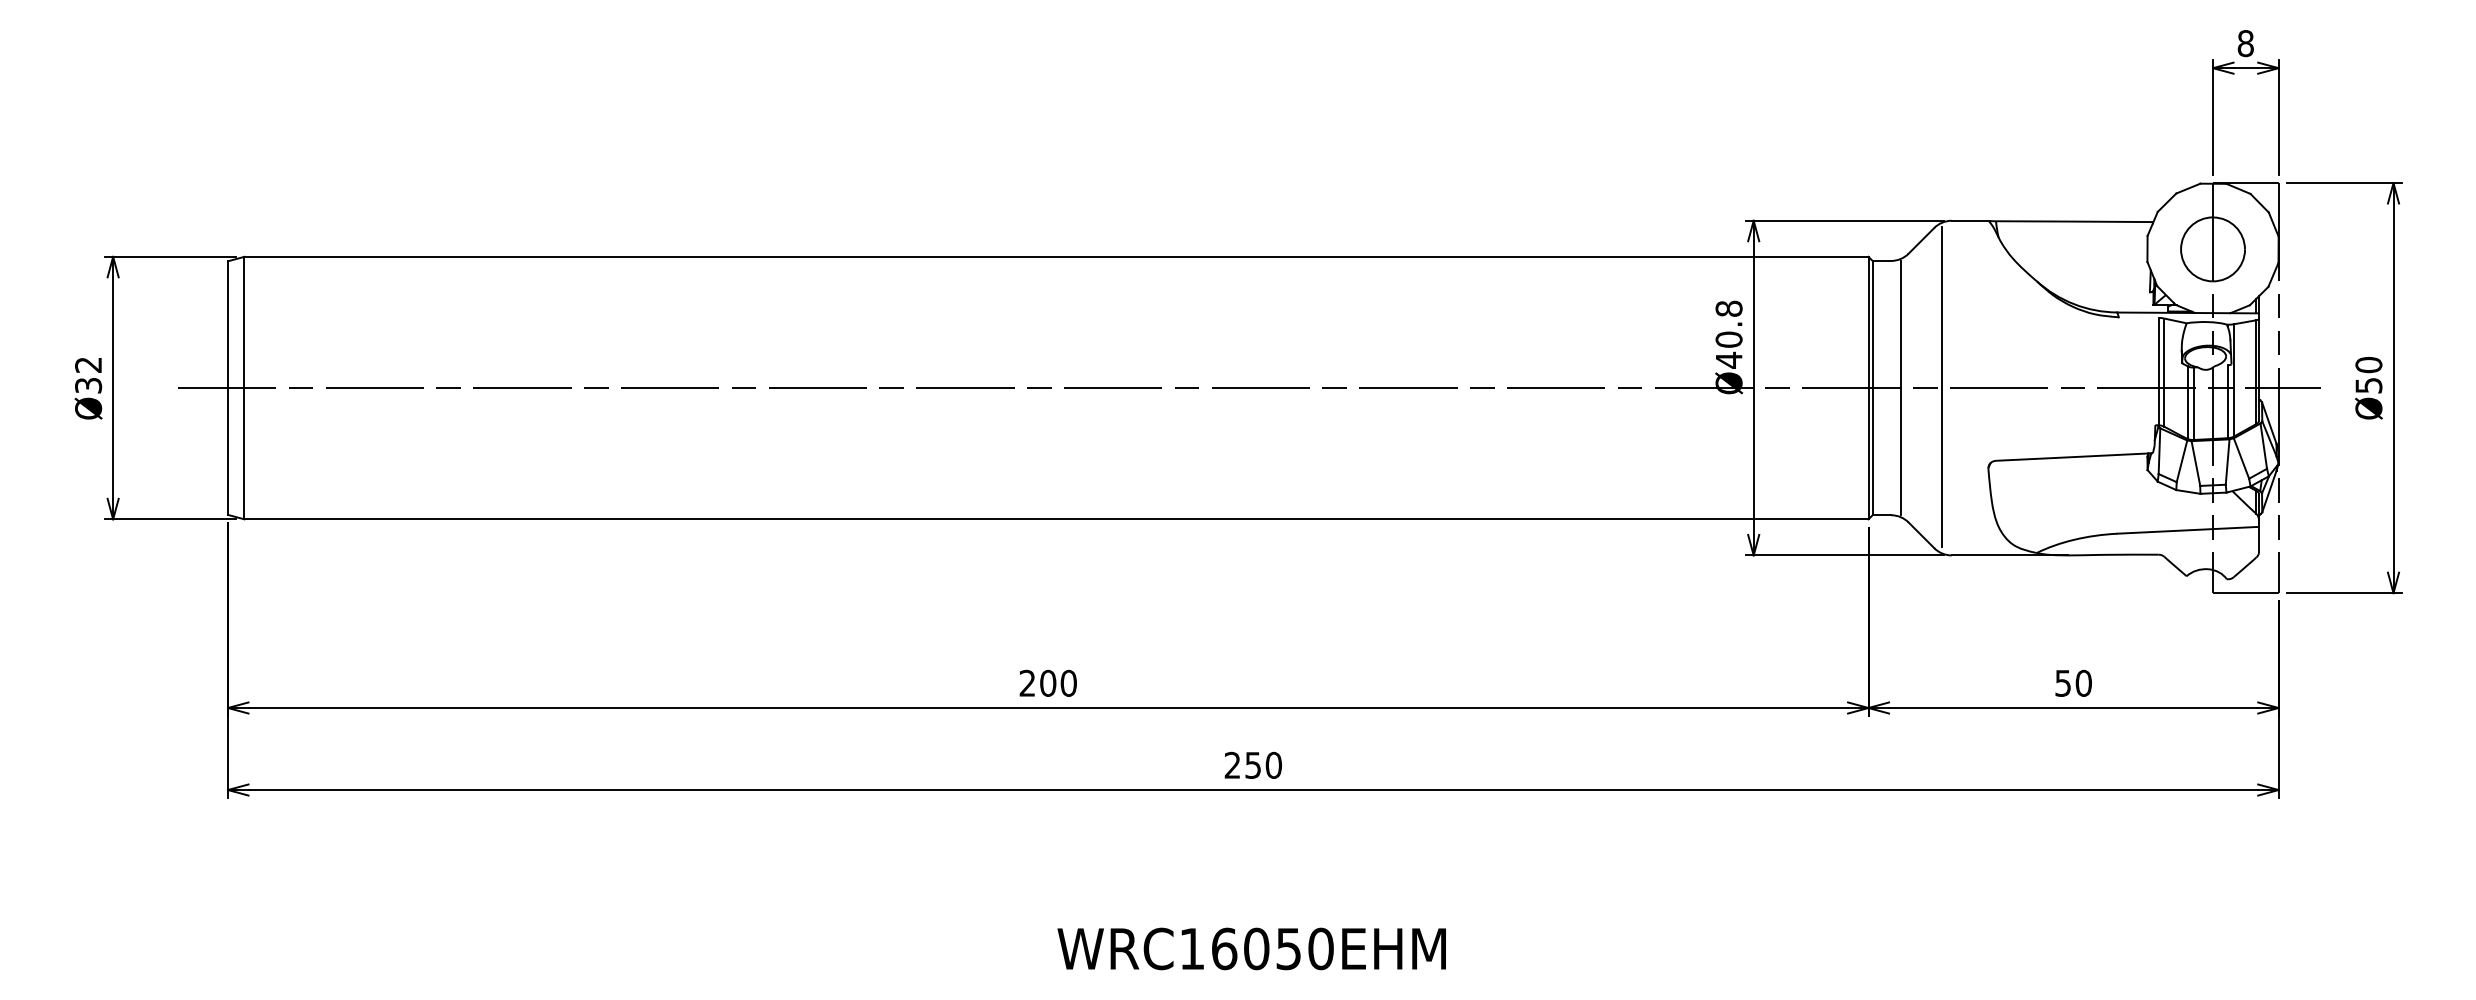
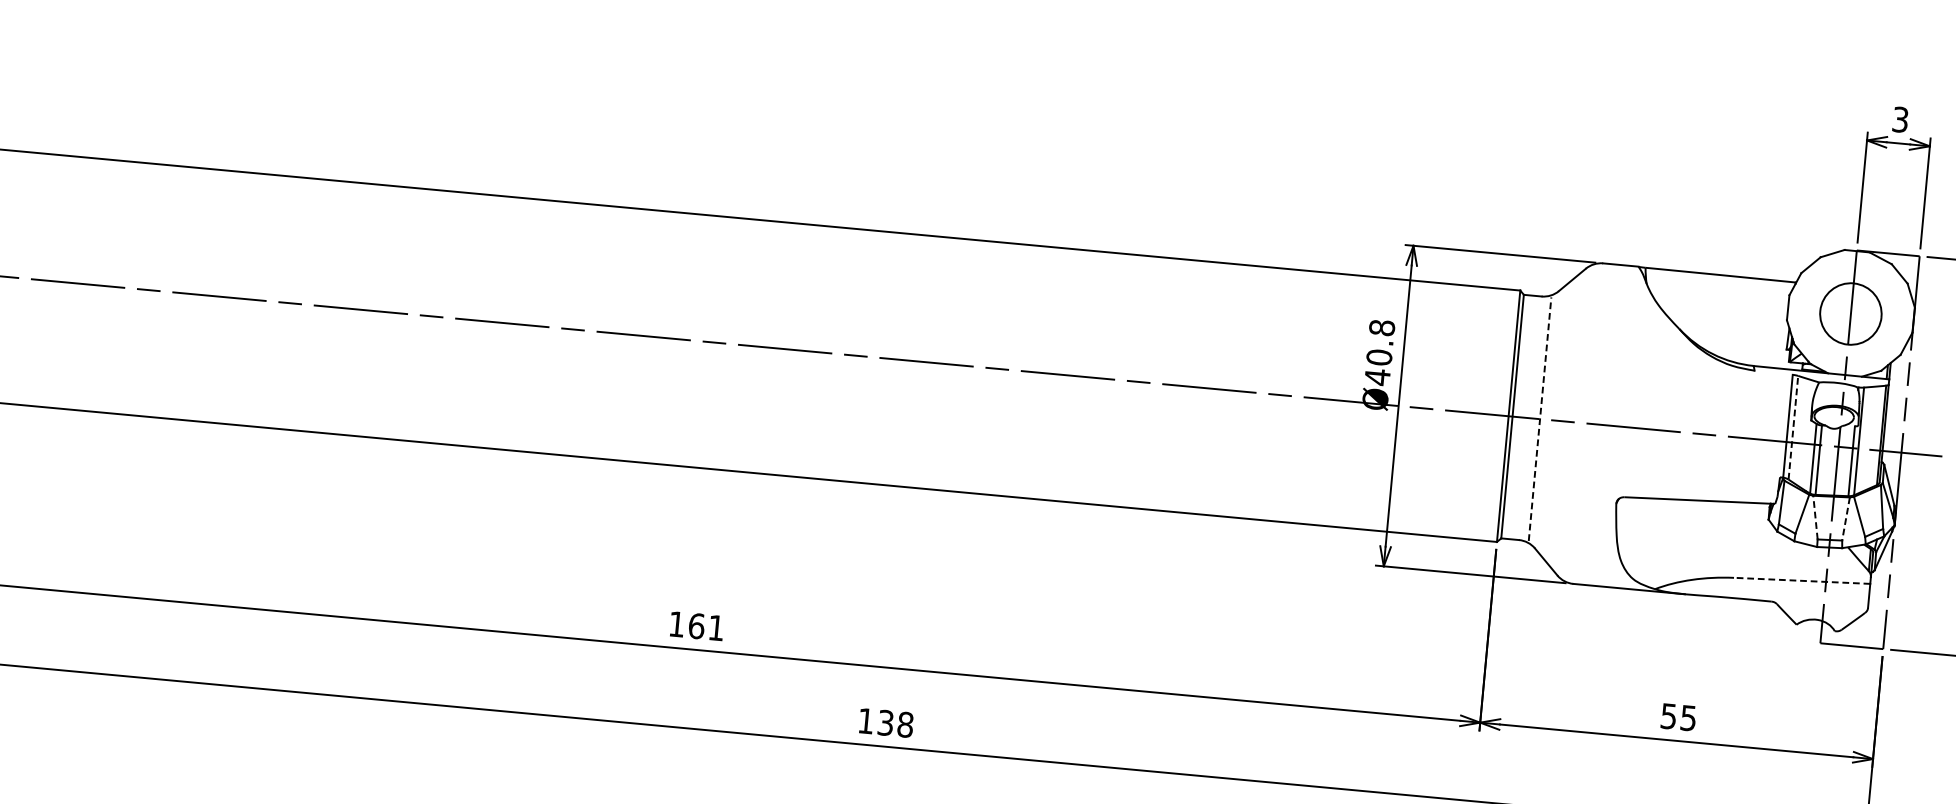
text: (2245, 43) -> (1900, 119), 8 -> 3
line: (2164, 372) -> (1793, 427), solid -> dashed
line: (1901, 387) -> (1540, 418), solid -> dashed
line: (1941, 387) -> (1578, 422), removed
line: (2227, 462) -> (1845, 519), solid -> dashed
line: (2195, 463) -> (1815, 517), solid -> dashed
line: (2188, 530) -> (1802, 581), solid -> dashed
text: (1047, 682) -> (696, 625), 200 -> 161
text: (2083, 682) -> (1688, 717), 50 -> 55
text: (1253, 764) -> (886, 722), 250 -> 138

